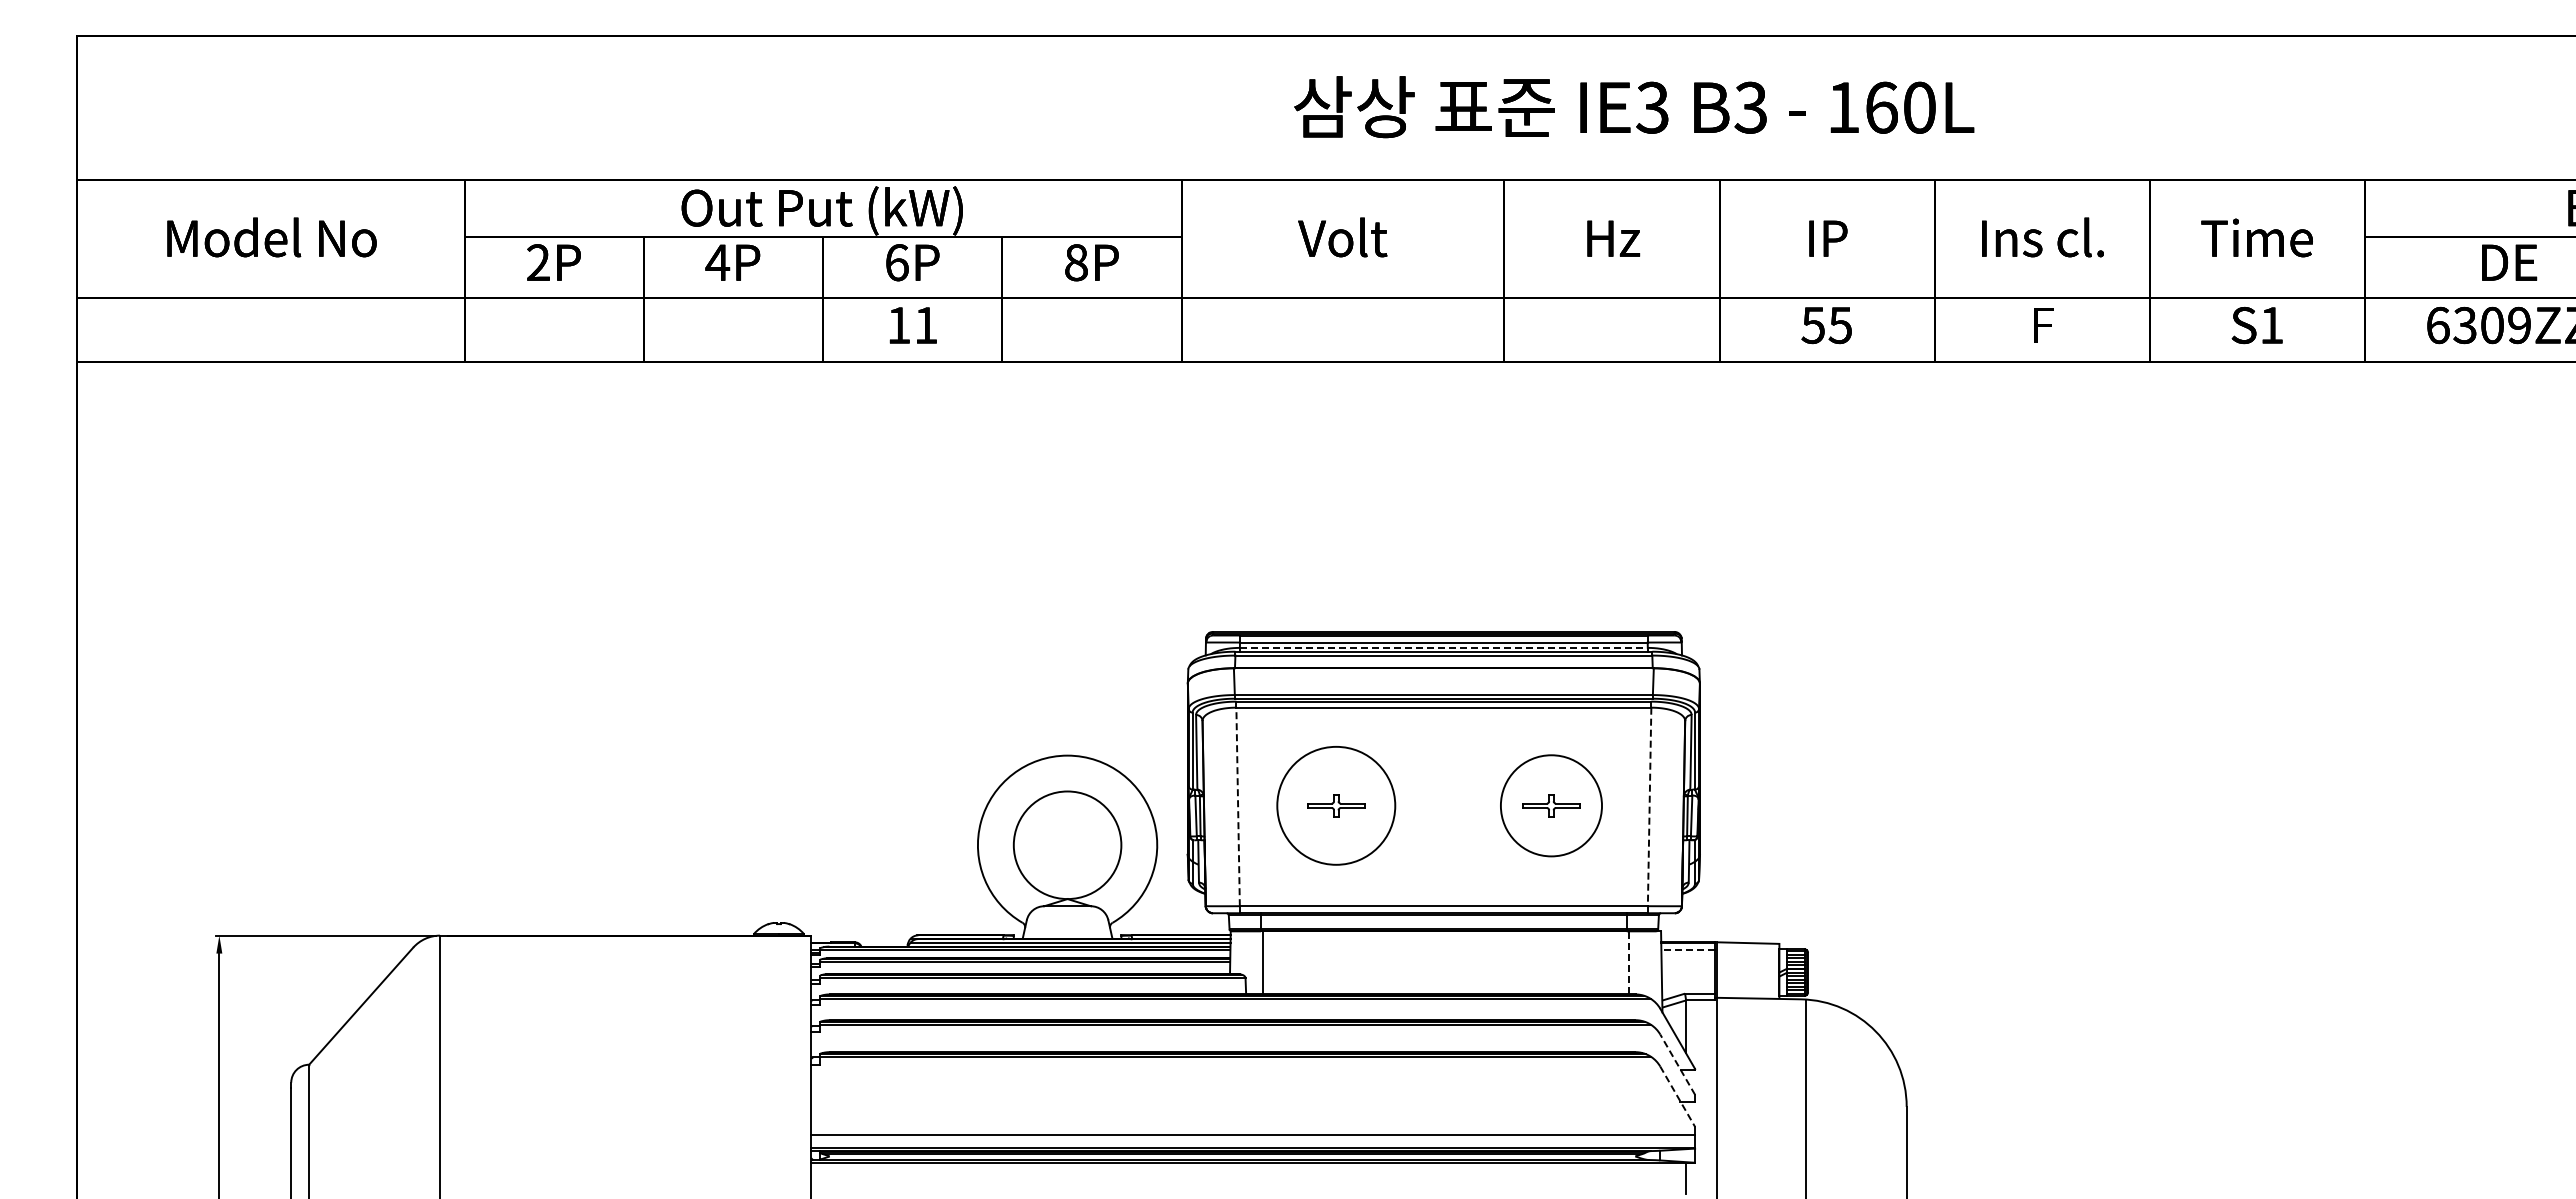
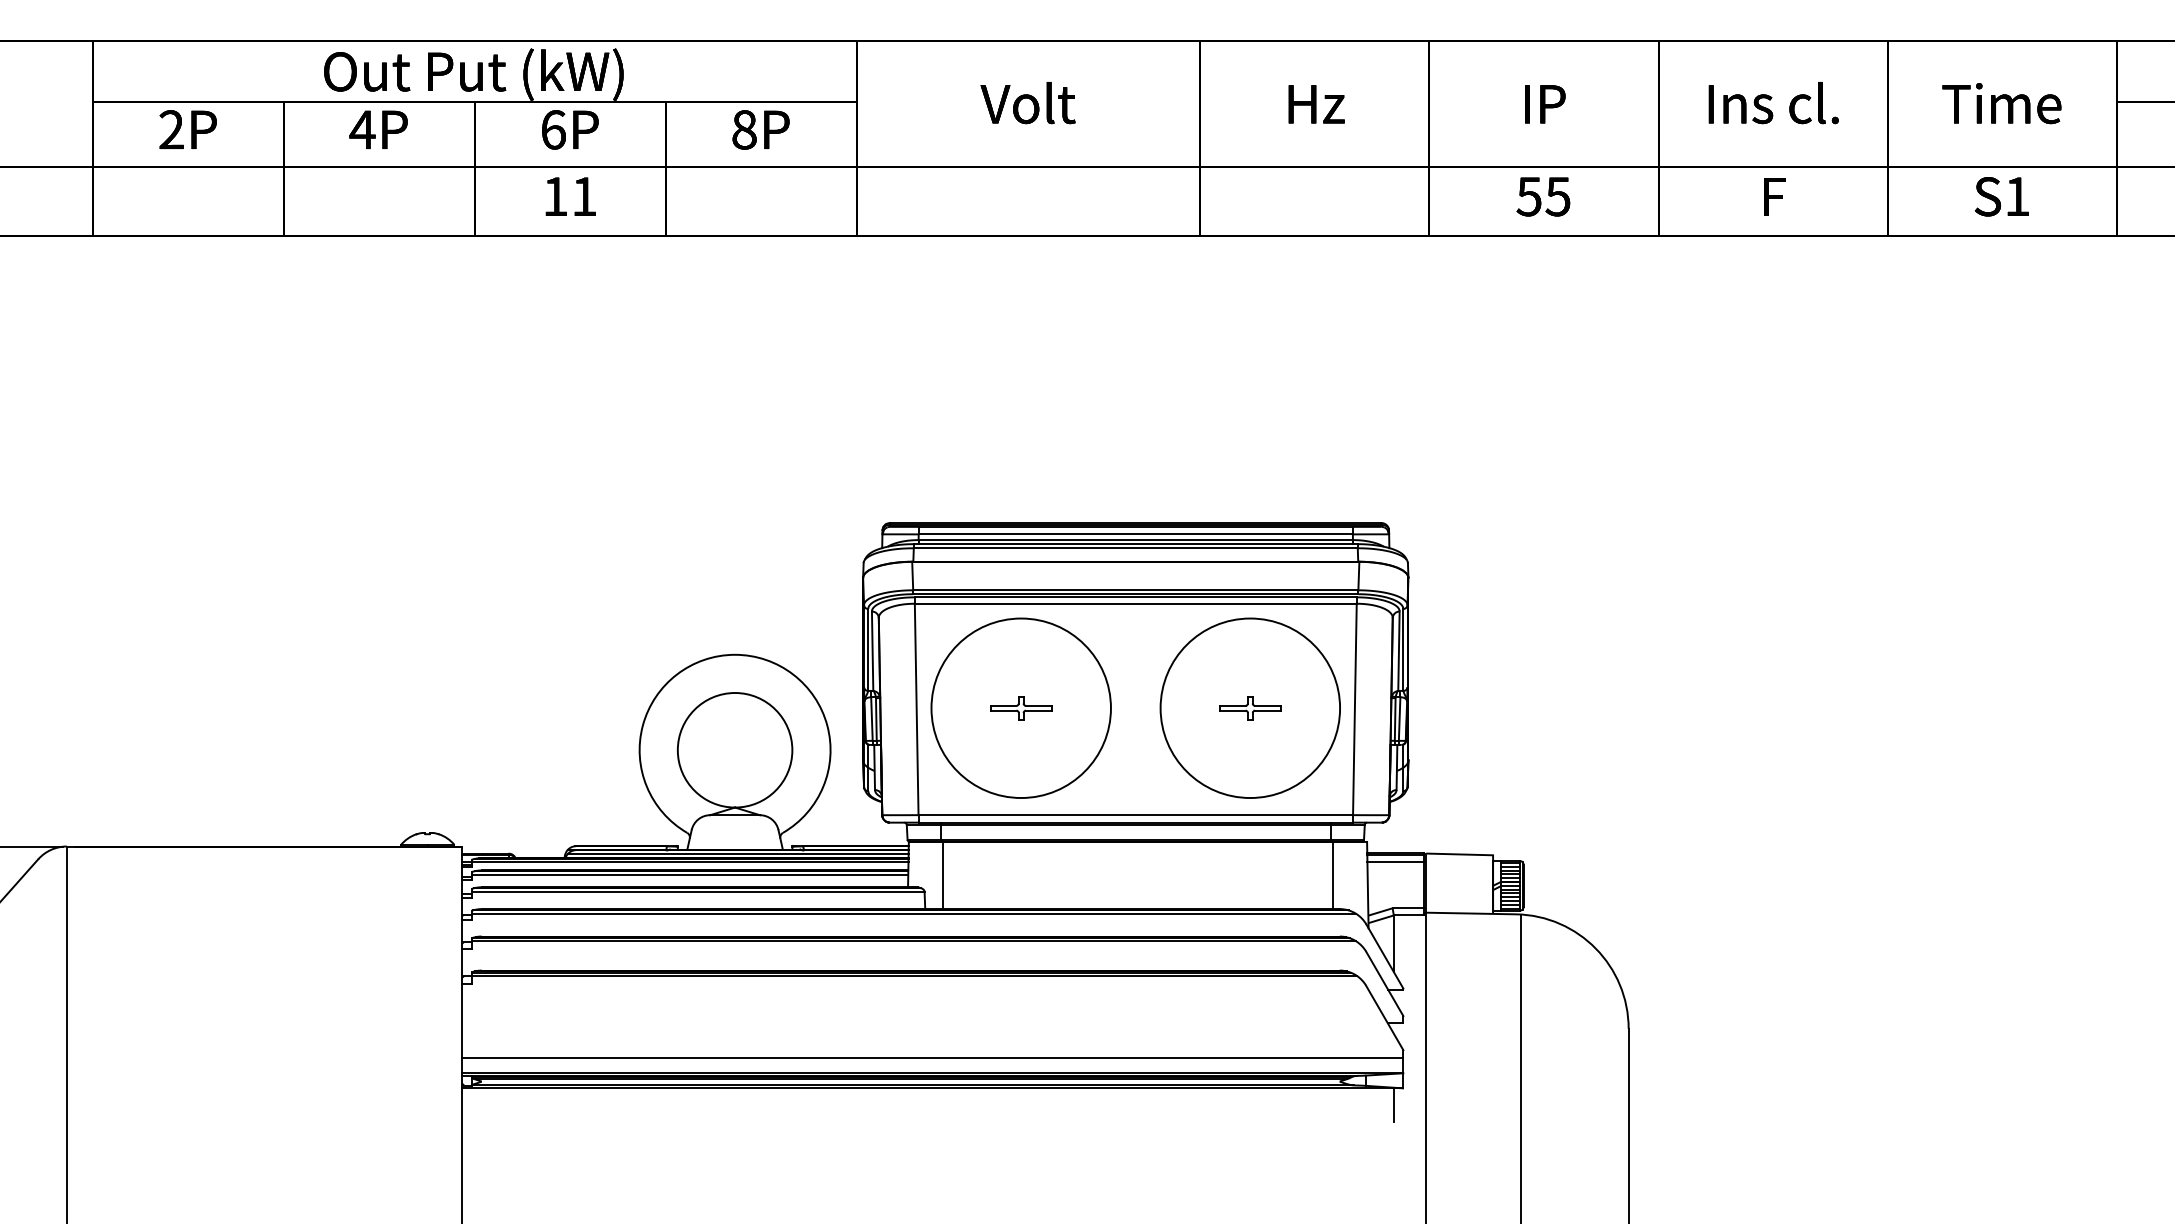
line: (1443, 647) -> (1135, 539), dashed -> solid
circle: (1336, 805) -> (1021, 707), size x1.43
circle: (1551, 805) -> (1250, 707), size x1.67
line: (1238, 806) -> (917, 708), dashed -> solid
line: (1649, 807) -> (1354, 710), dashed -> solid
line: (1688, 950) -> (1396, 862), dashed -> solid
line: (1628, 962) -> (1332, 875), dashed -> solid
line: (1677, 1064) -> (1384, 983), dashed -> solid
line: (1677, 1096) -> (1384, 1017), dashed -> solid

